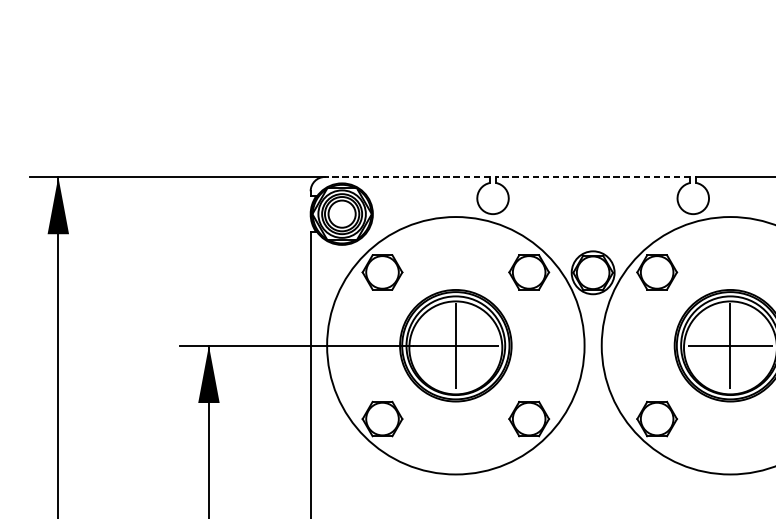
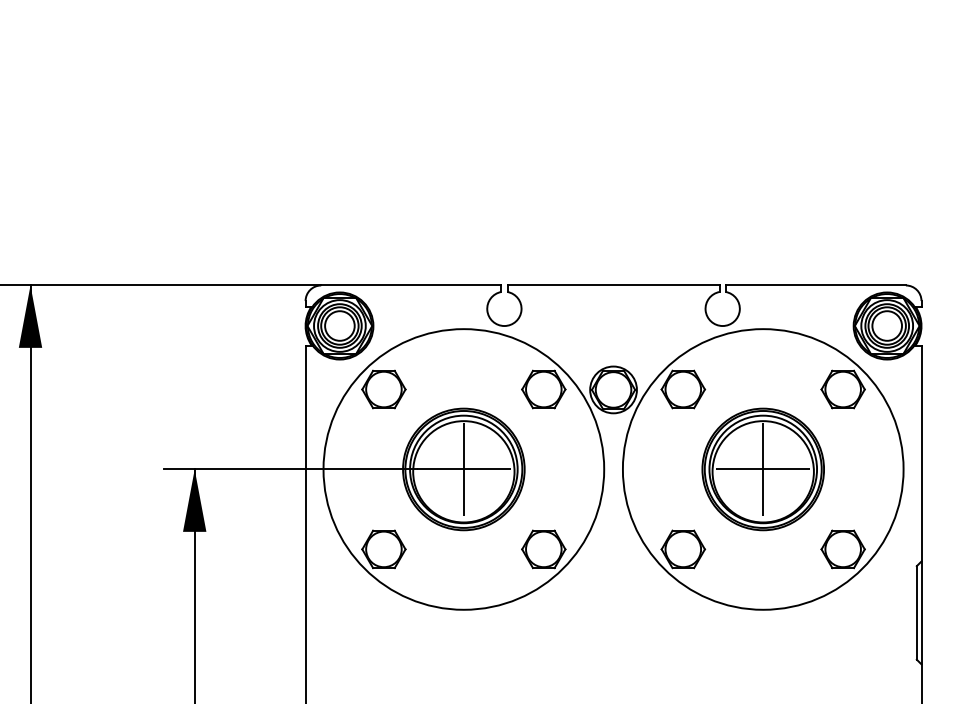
line: (406, 176) -> (410, 285), dashed -> solid
line: (593, 176) -> (613, 285), dashed -> solid

